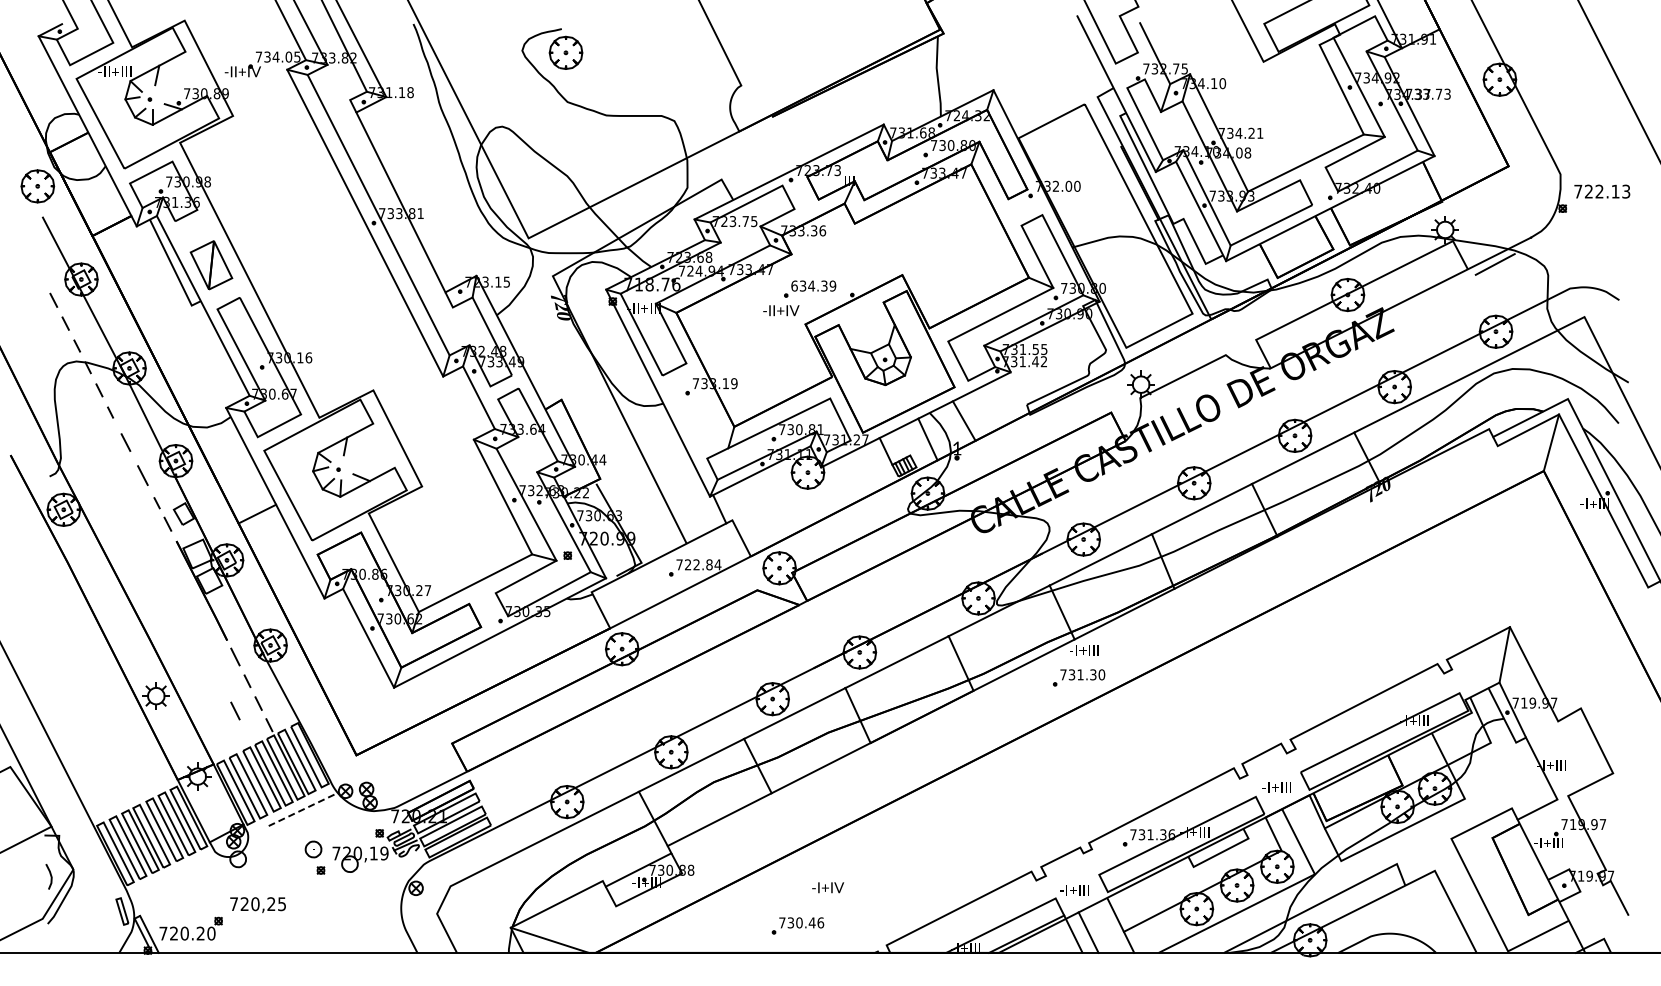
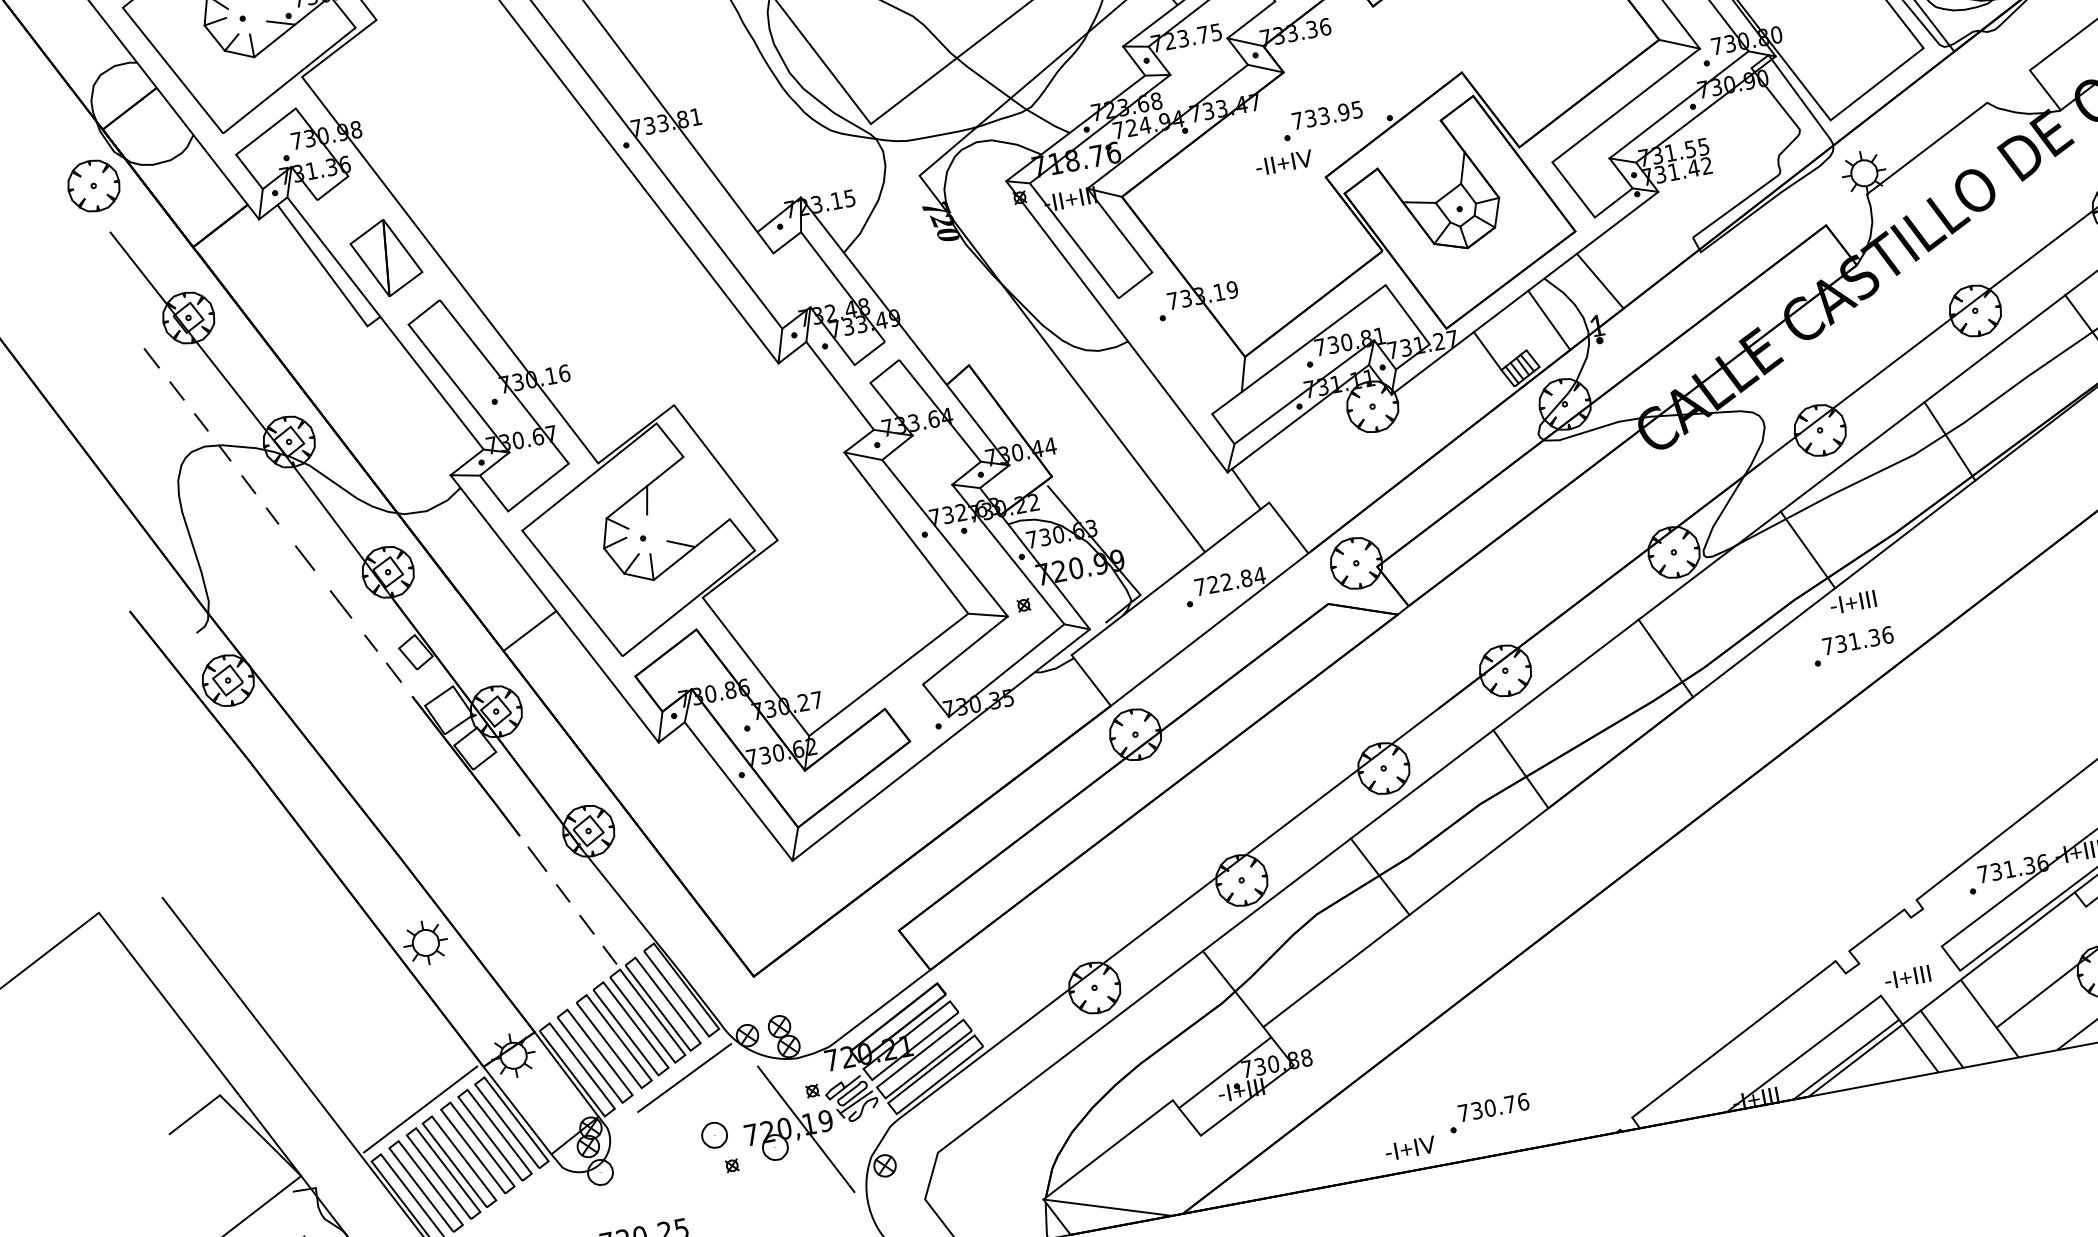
text: (813, 285) -> (1326, 114), 634.39 -> 733.95
text: (1101, 674) -> (1886, 634), 731.30 -> 731.36
line: (235, 710) -> (553, 942), removed
line: (133, 799) -> (420, 1110), added
line: (301, 810) -> (684, 1078), dashed -> solid
line: (370, 856) -> (805, 1129), added
text: (828, 887) -> (1411, 1148), moved
text: (811, 922) -> (1508, 1104), 730.46 -> 730.76

